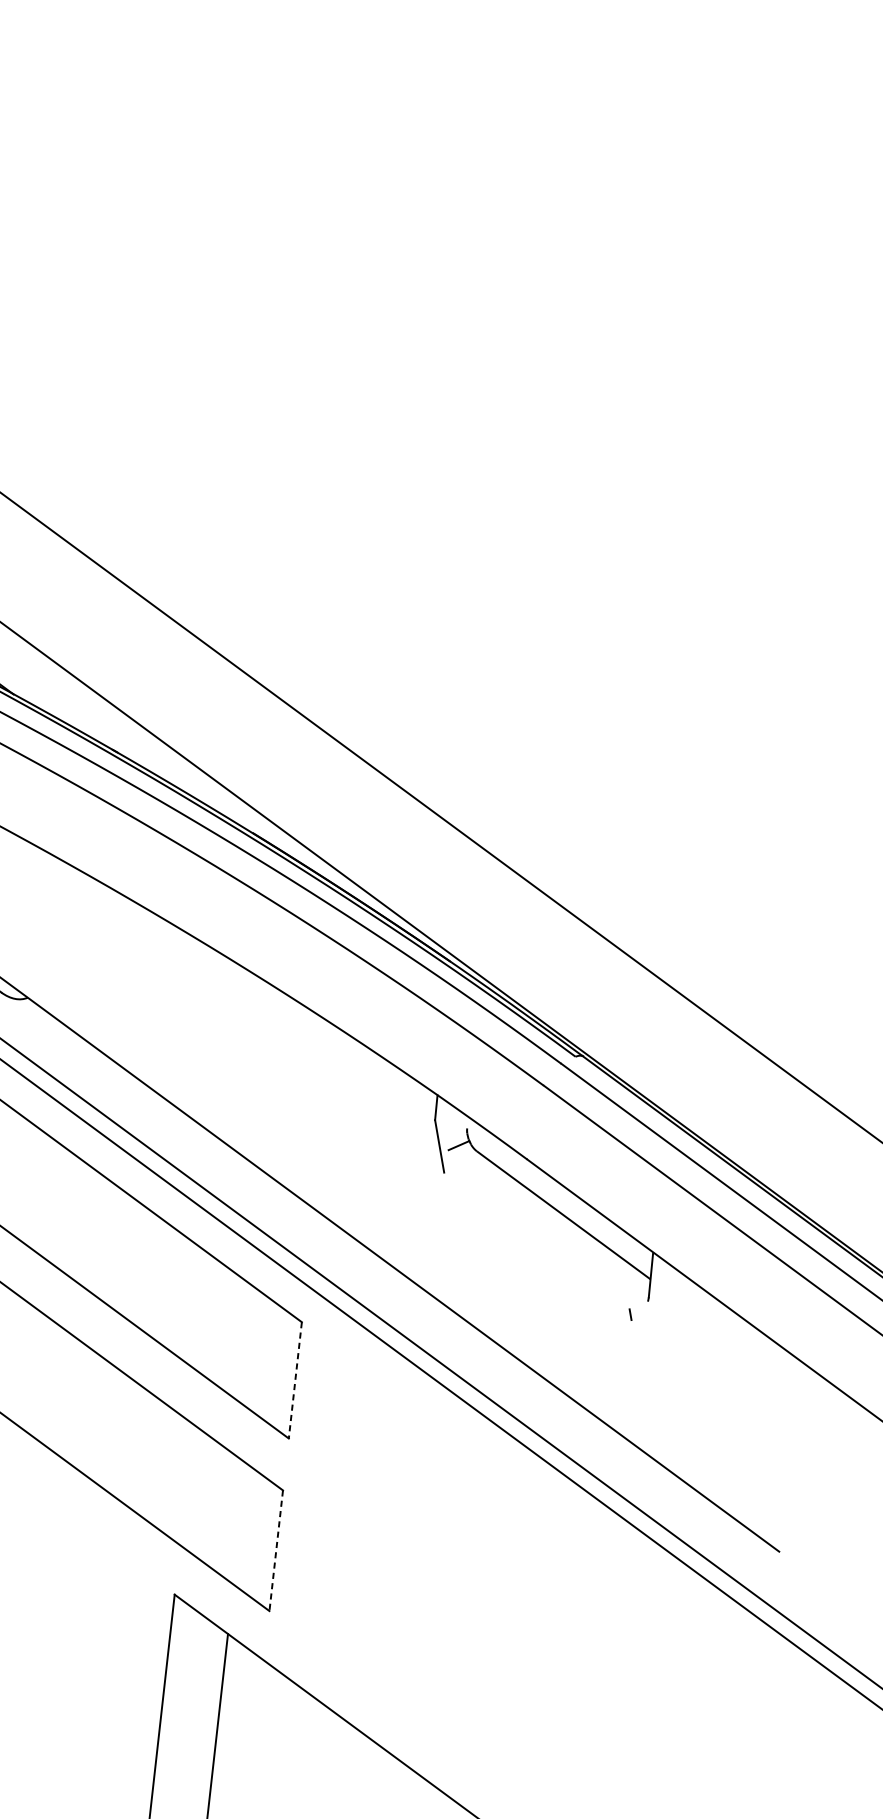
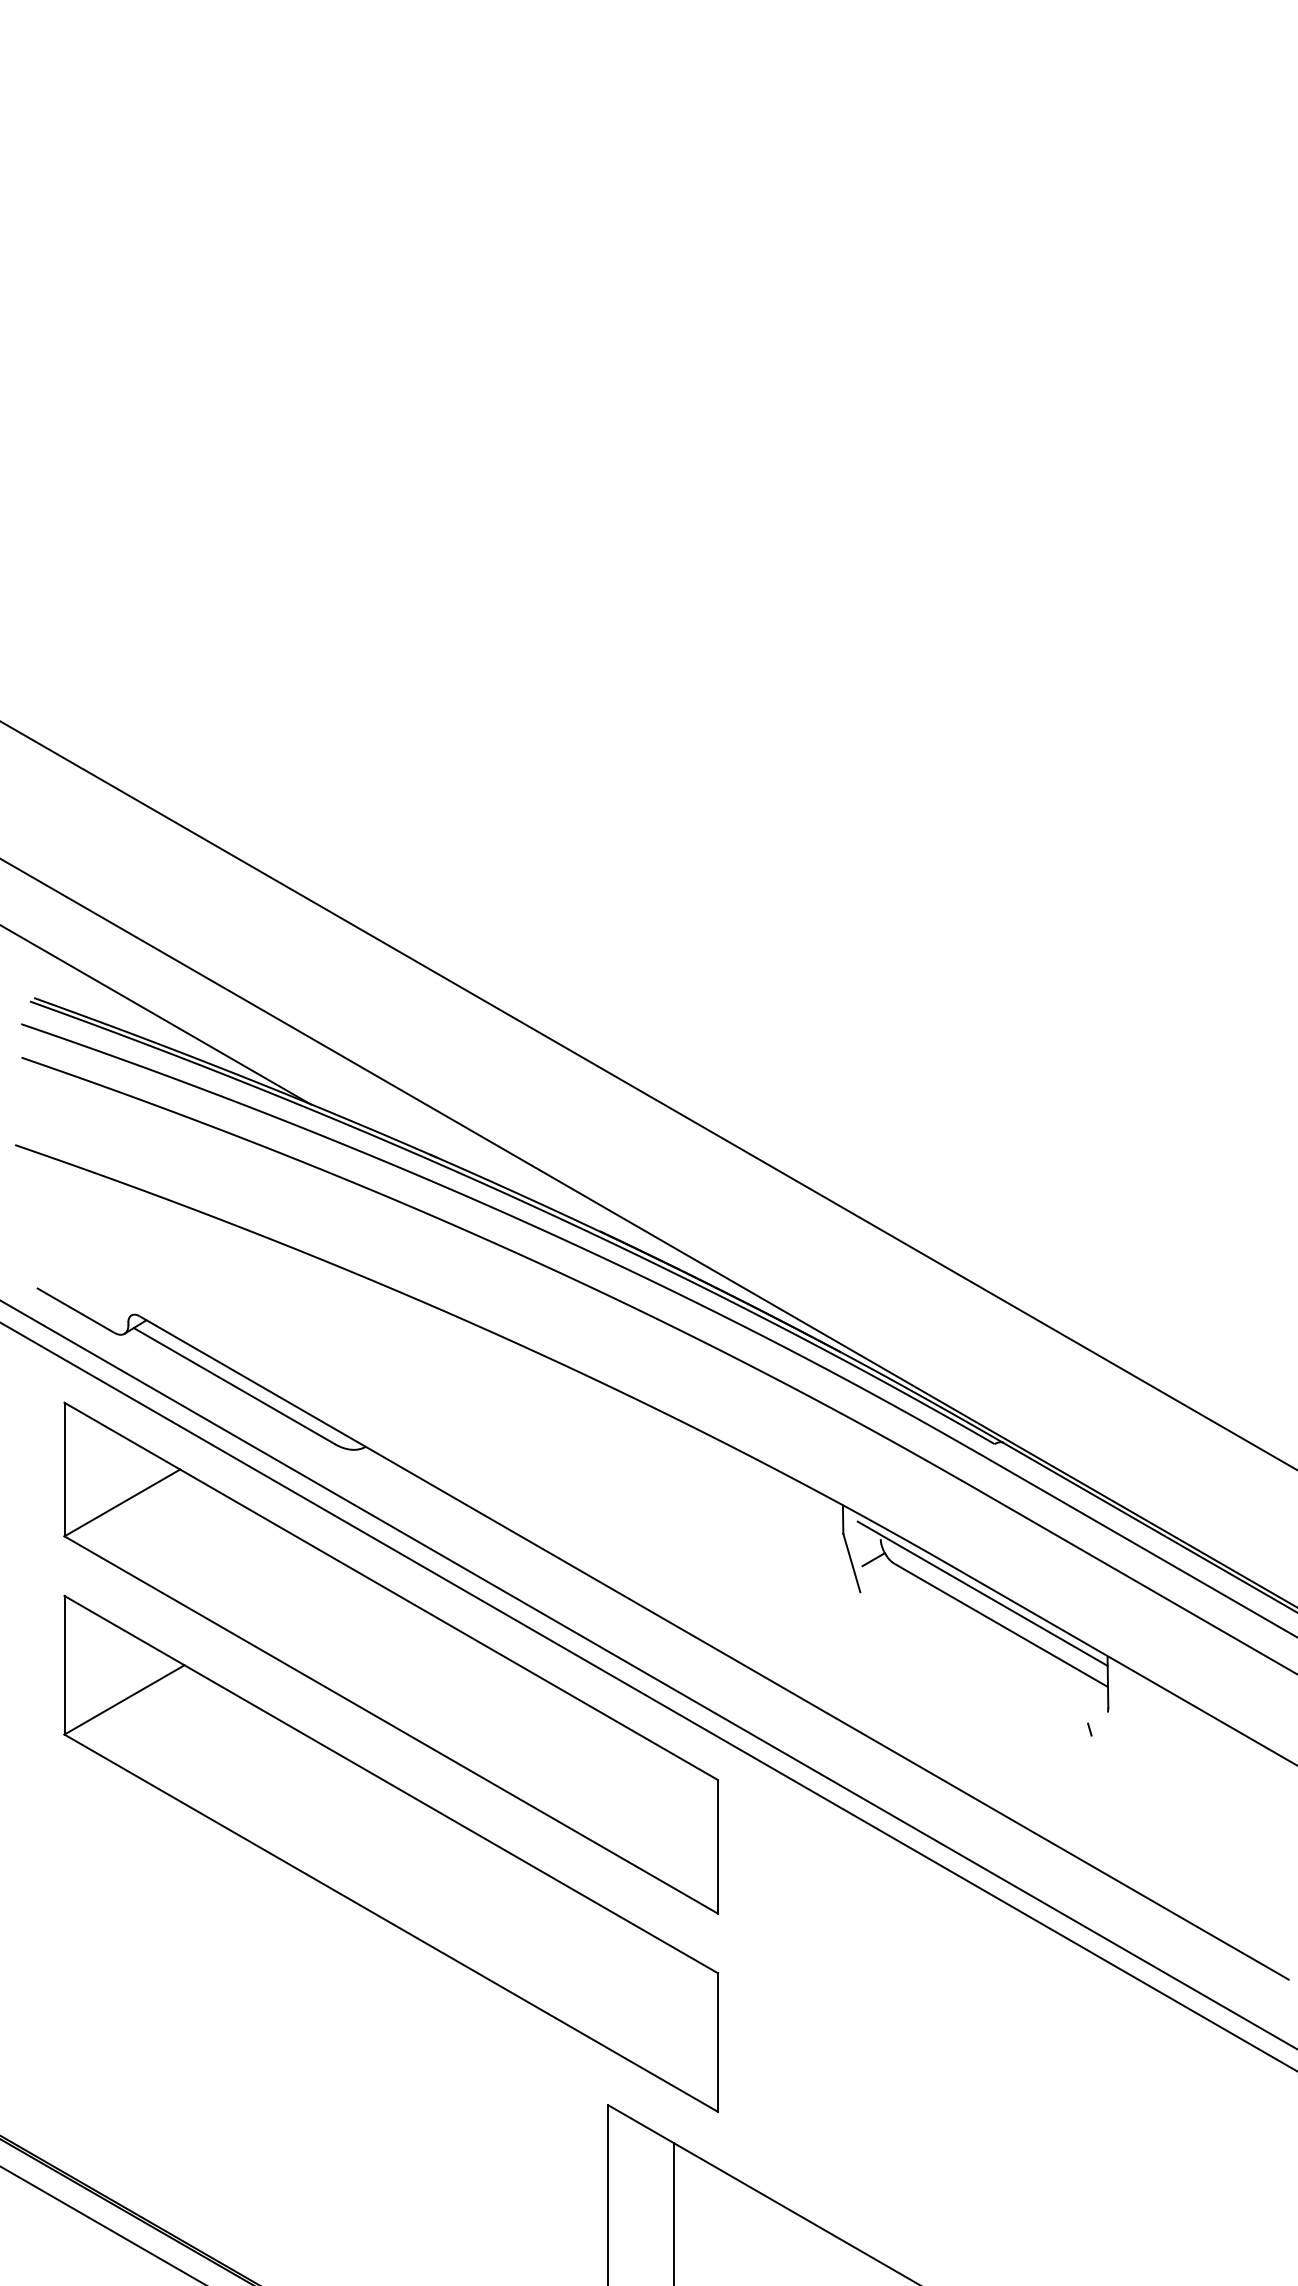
line: (550, 1185) -> (982, 1593), added
line: (295, 1380) -> (717, 1846), dashed -> solid
line: (275, 1551) -> (717, 2043), dashed -> solid

